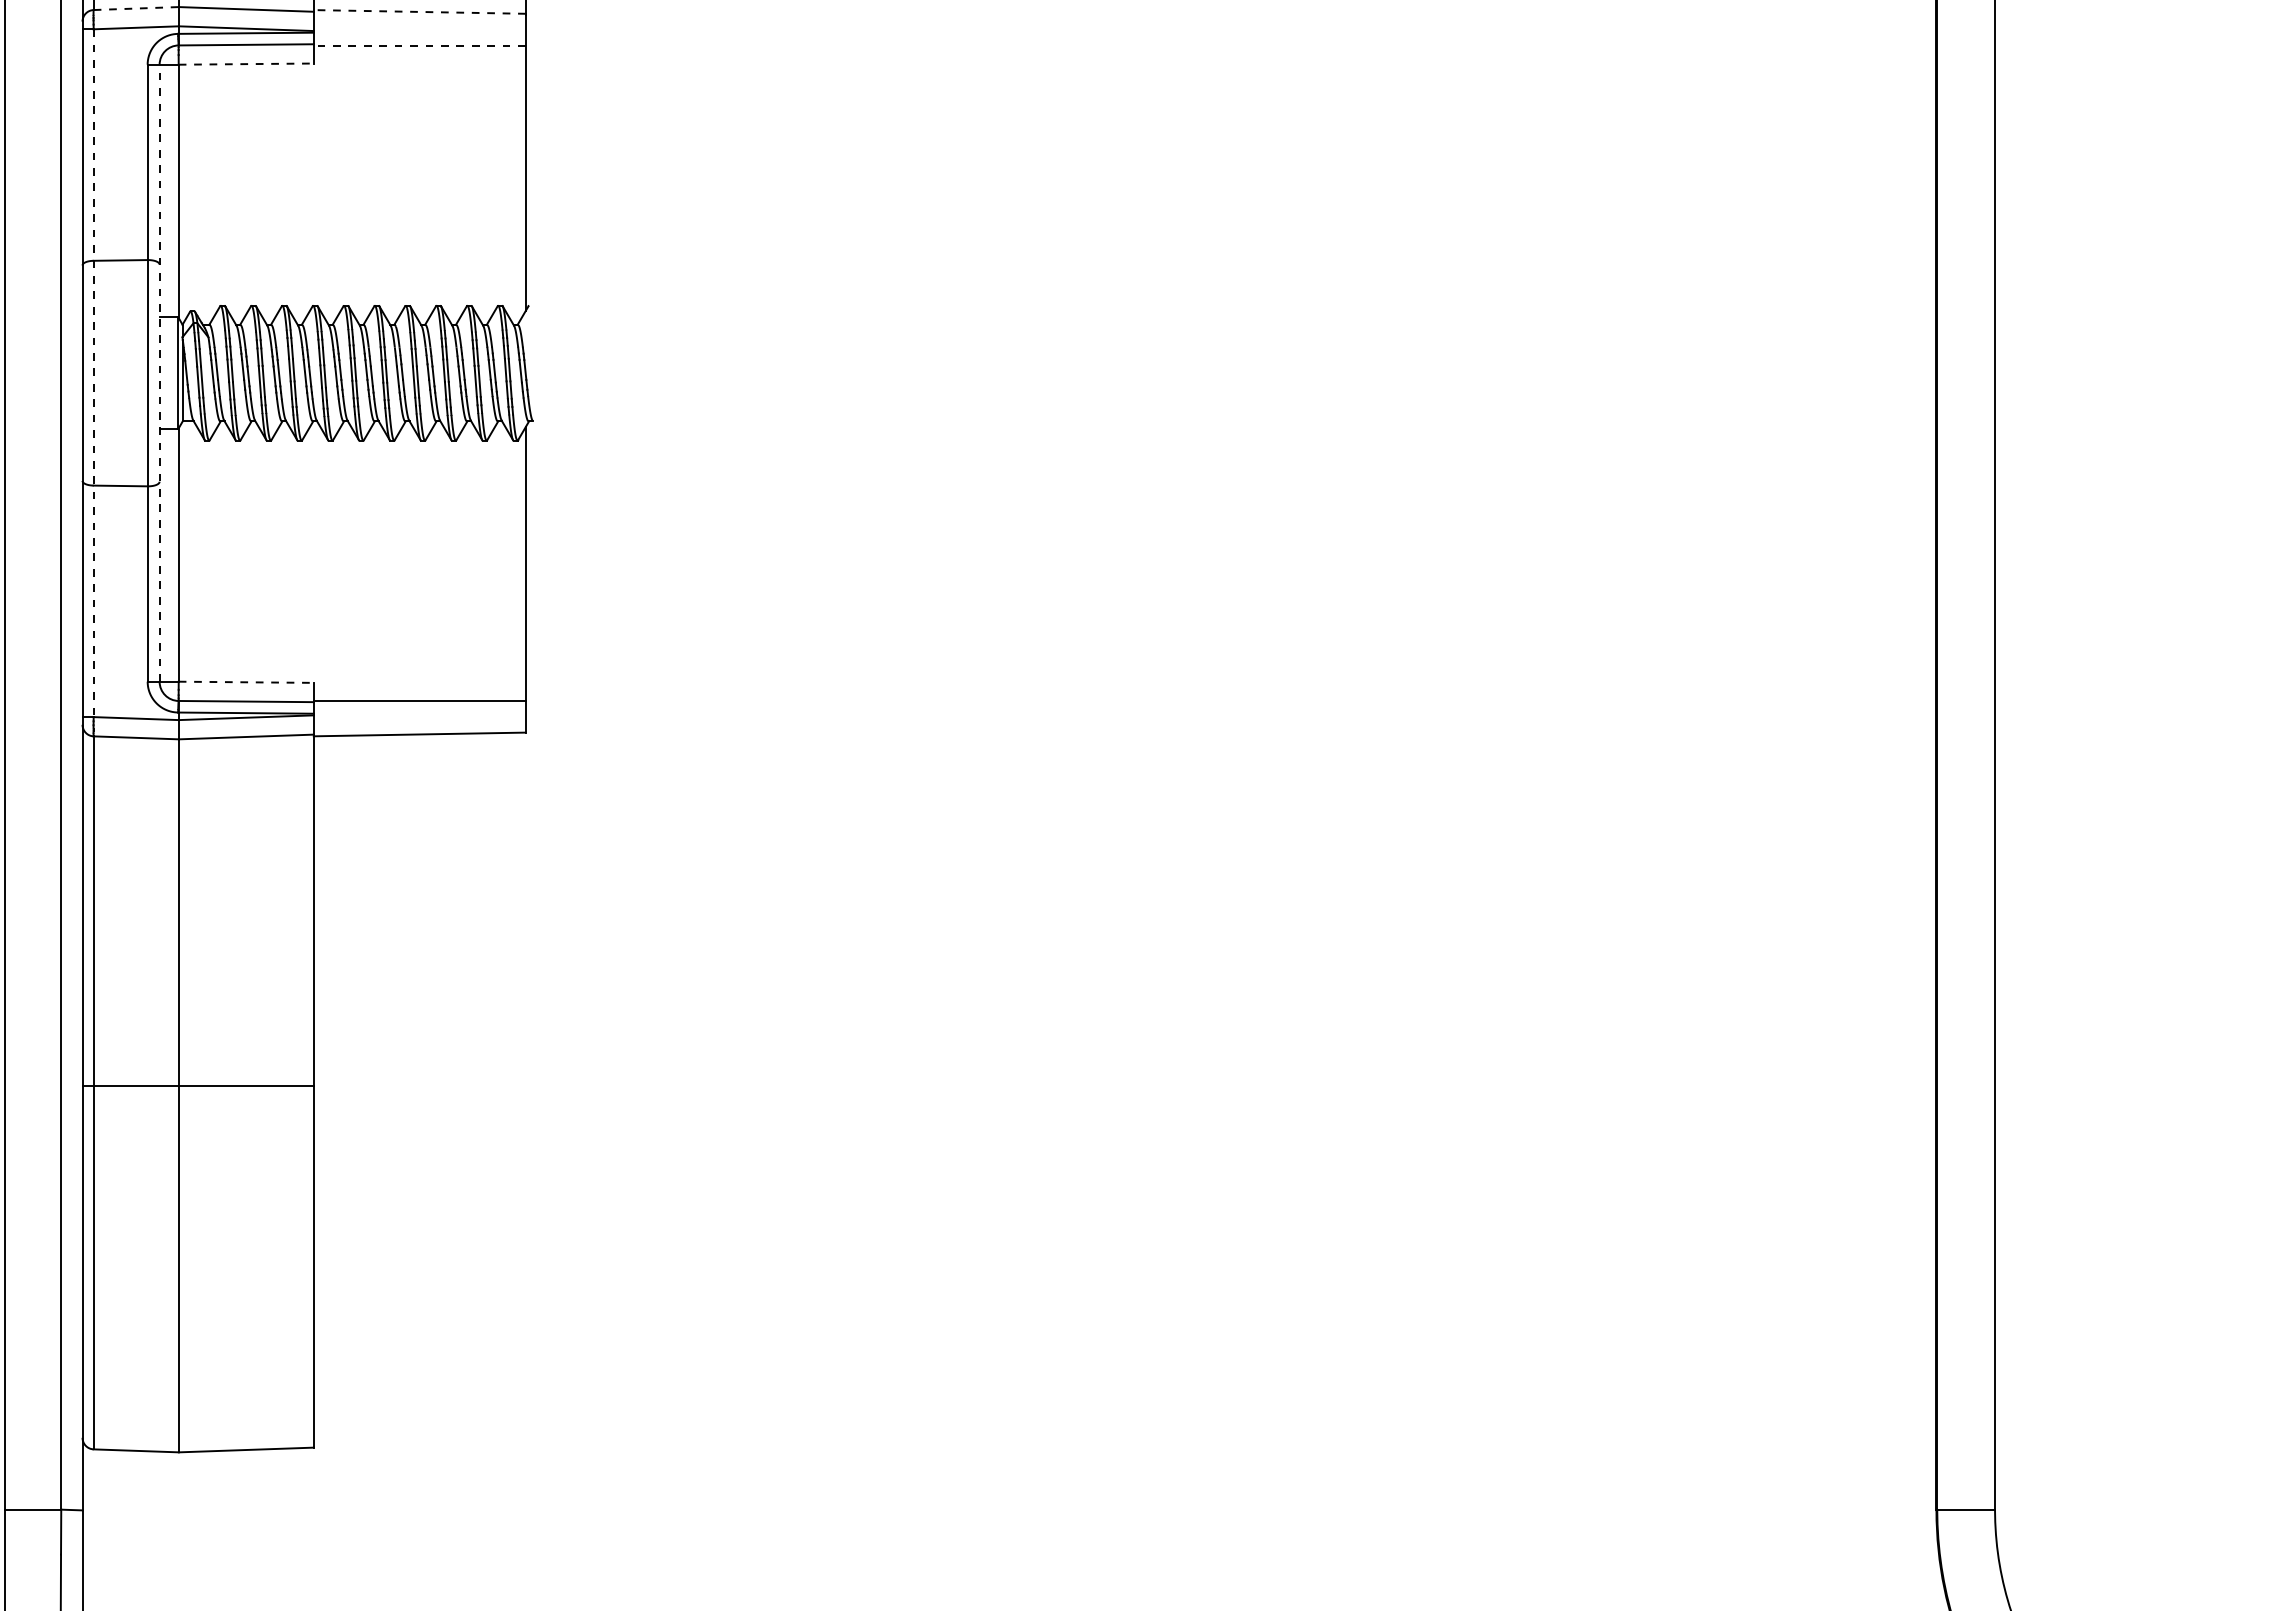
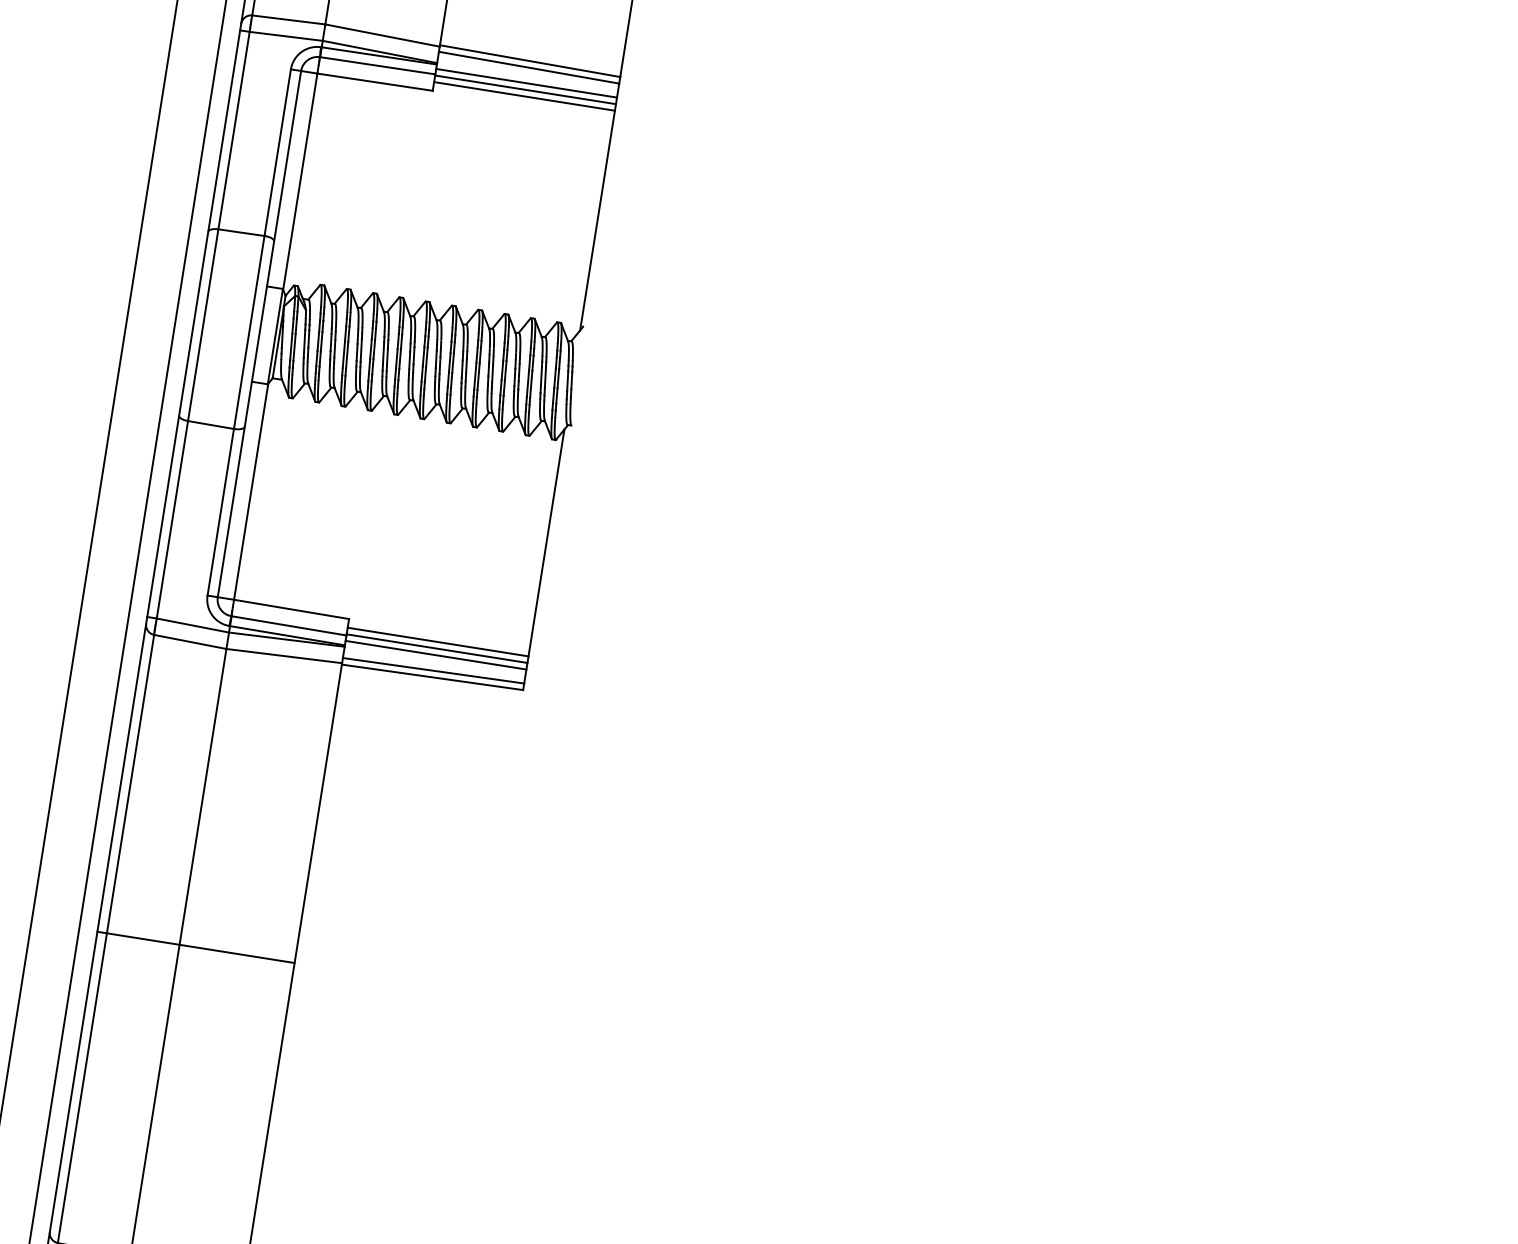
line: (136, 8) -> (289, 19), dashed -> solid
line: (419, 11) -> (529, 60), dashed -> solid
line: (419, 19) -> (528, 67), added
line: (419, 37) -> (526, 82), added
line: (419, 45) -> (525, 89), dashed -> solid
line: (419, 53) -> (524, 96), added
line: (246, 64) -> (375, 82), dashed -> solid
line: (159, 372) -> (259, 333), dashed -> solid
line: (93, 373) -> (203, 325), dashed -> solid
line: (246, 682) -> (291, 609), dashed -> solid
line: (419, 693) -> (437, 642), added
line: (419, 708) -> (435, 655), added
line: (419, 726) -> (433, 670), added

